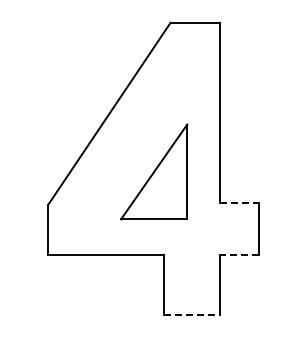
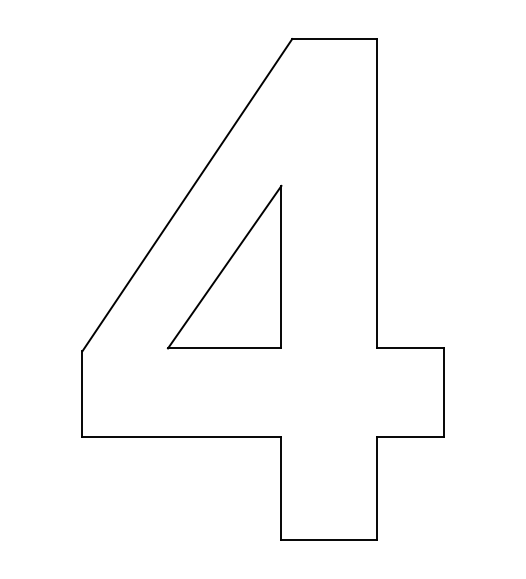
part: (154, 171) -> (225, 266), moved
line: (240, 203) -> (412, 348), dashed -> solid
line: (239, 255) -> (410, 437), dashed -> solid
line: (192, 315) -> (329, 540), dashed -> solid

